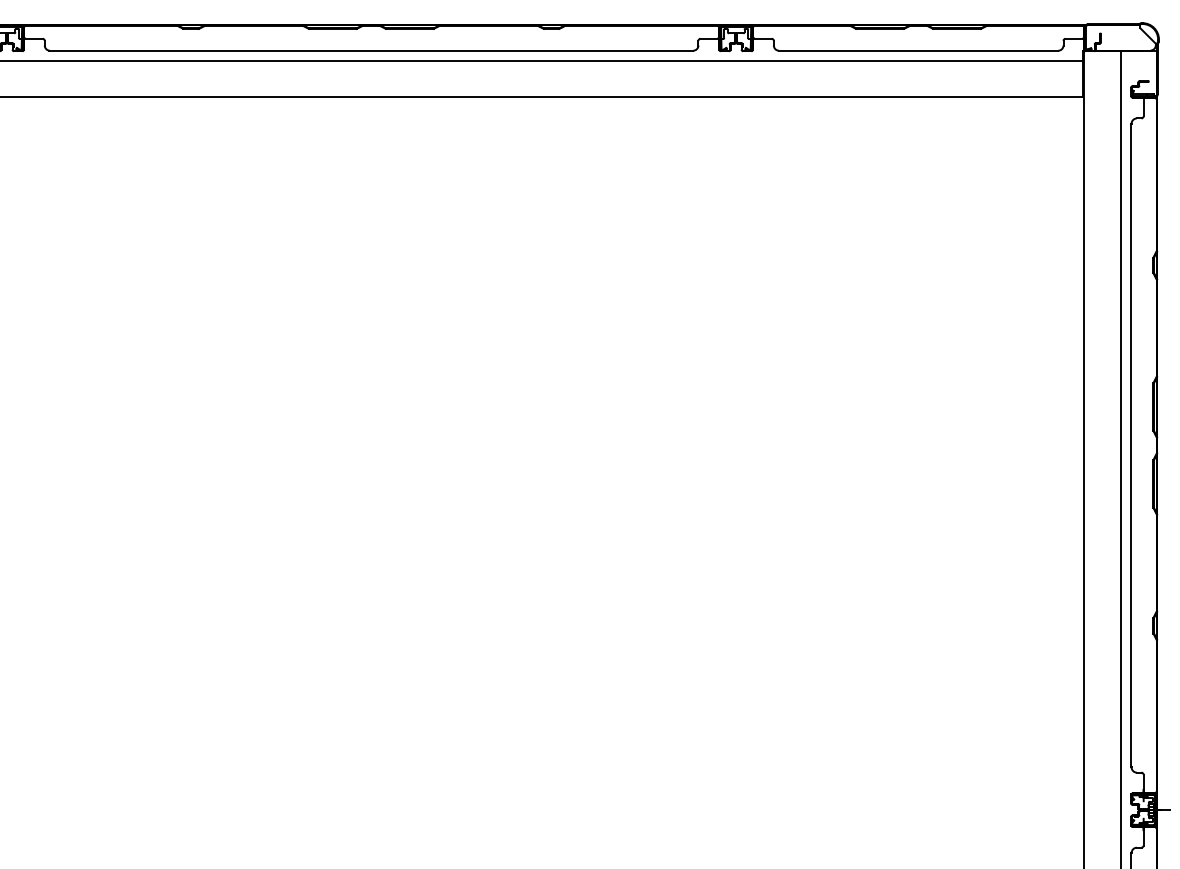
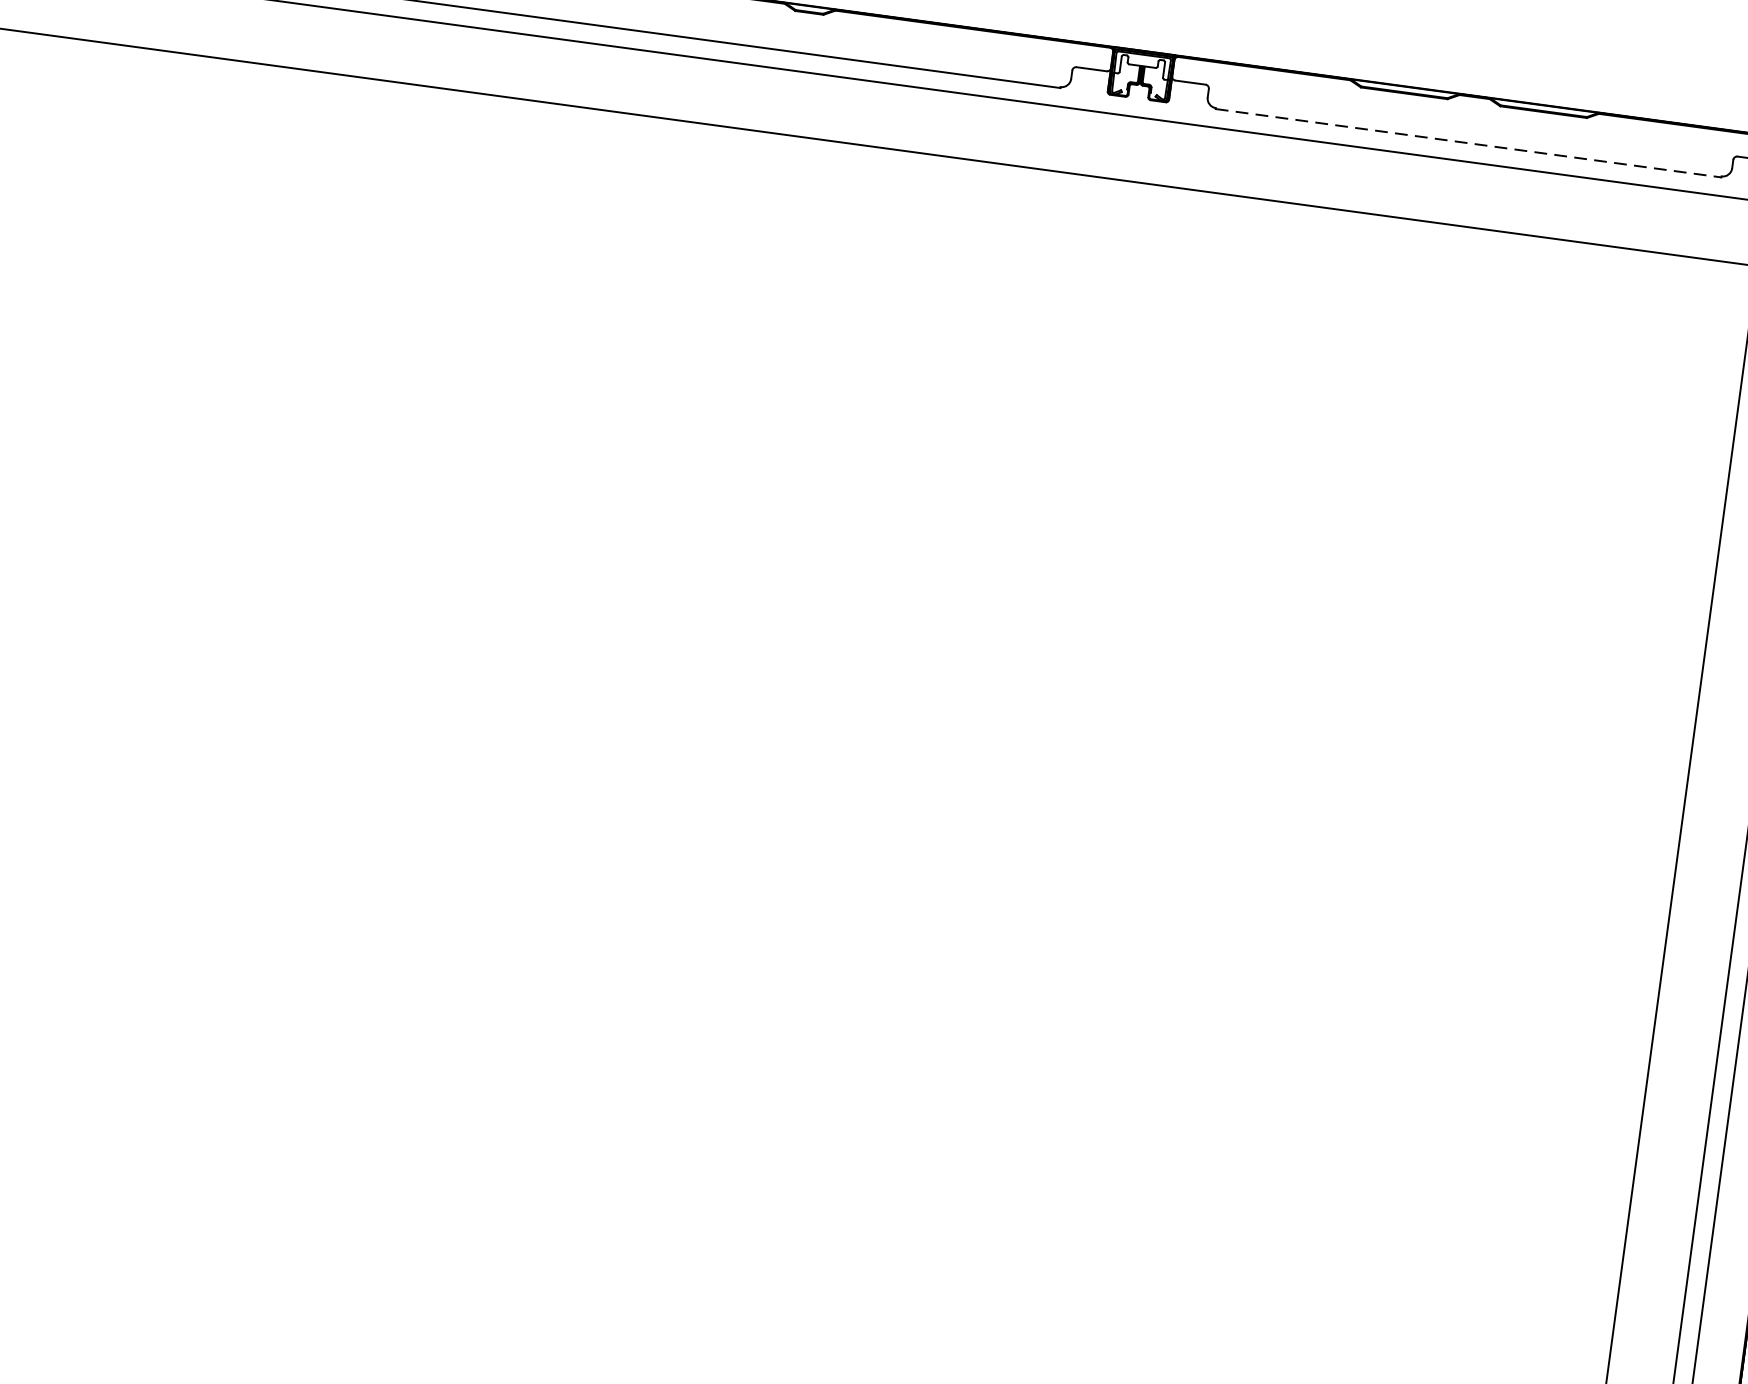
line: (918, 51) -> (1468, 143), solid -> dashed

